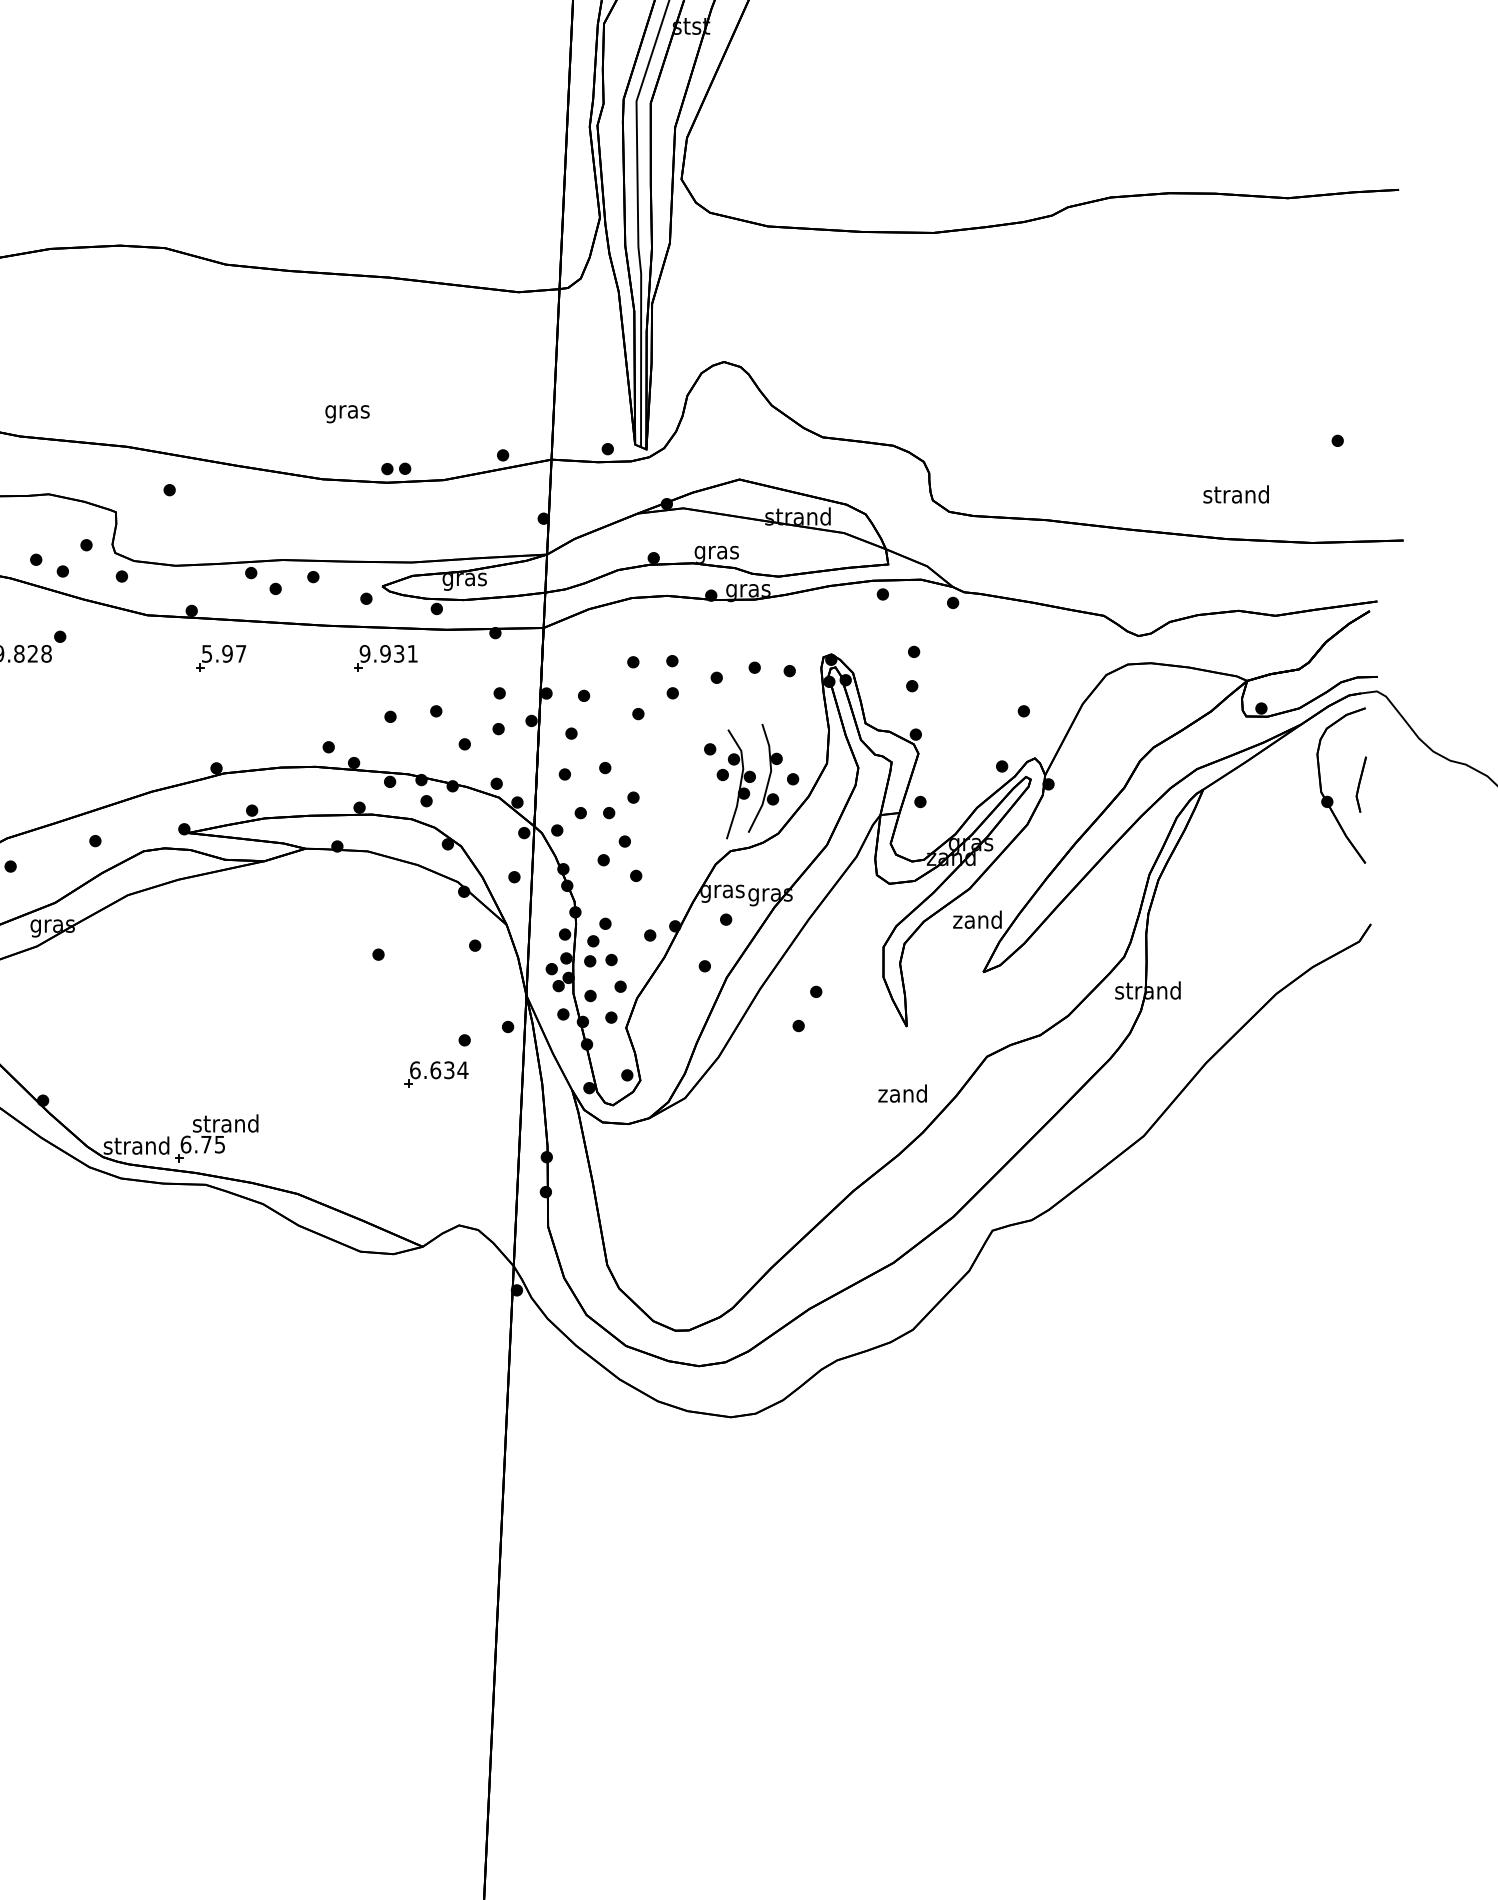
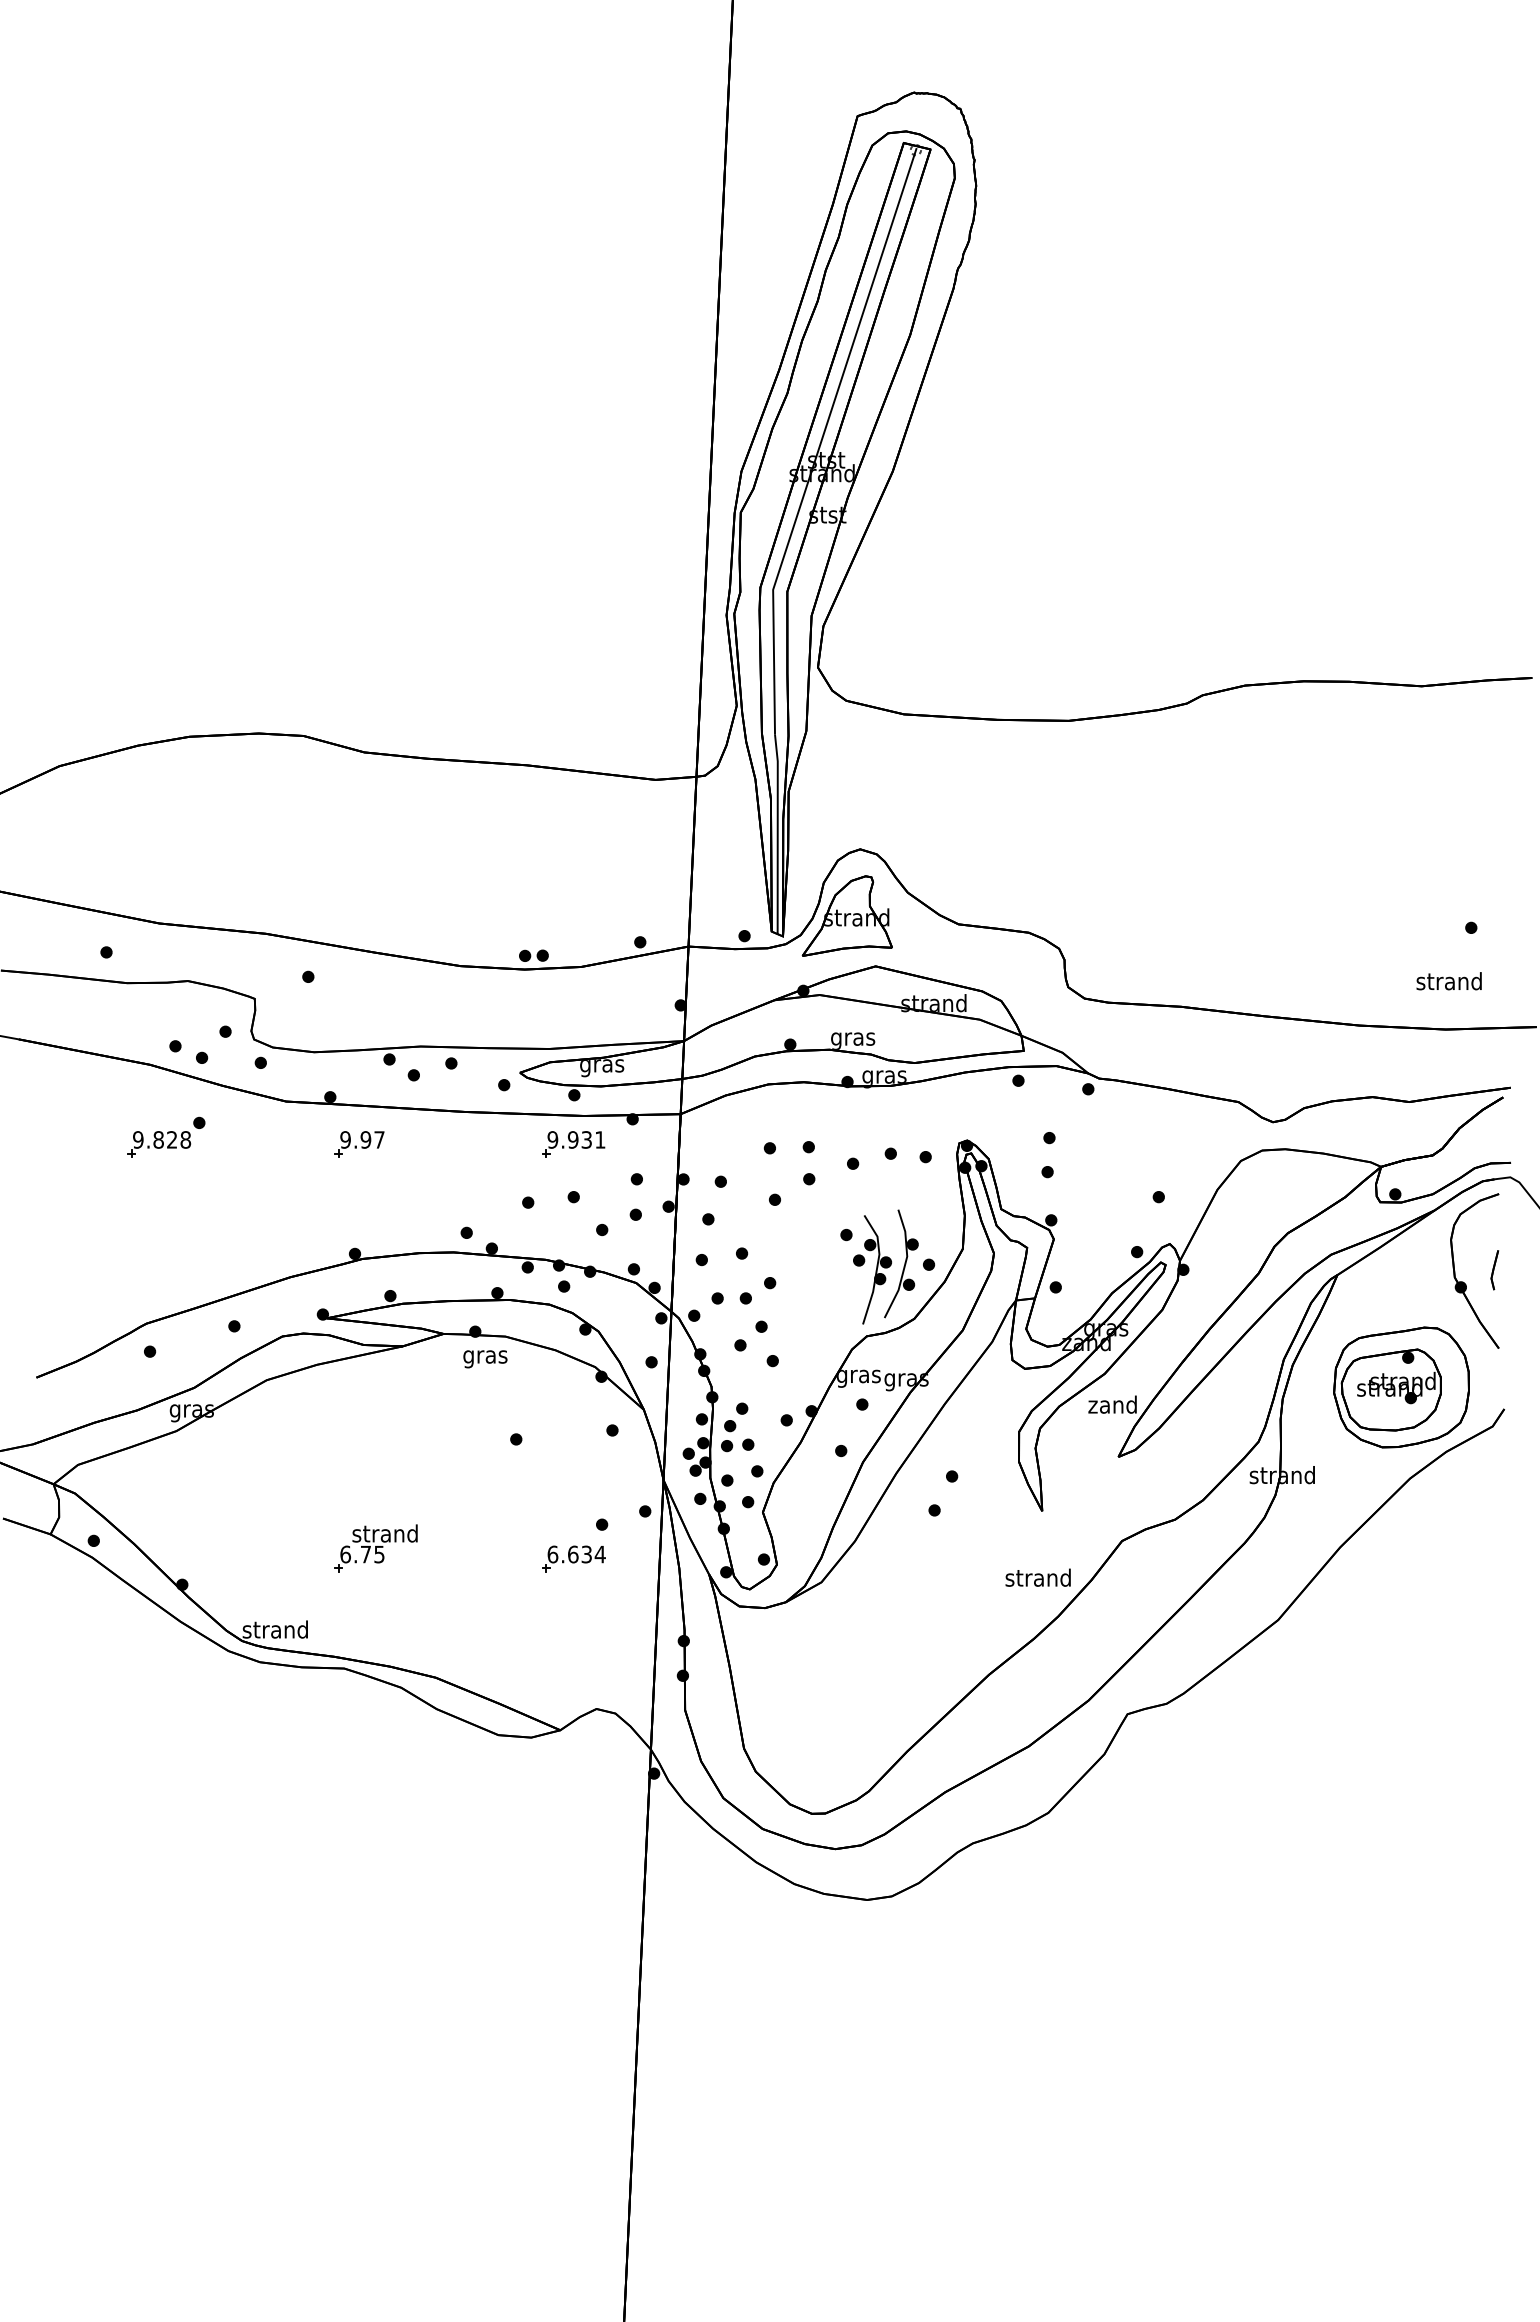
text: (347, 414) -> (485, 1359), moved
part: (710, 428) -> (846, 915), added
text: (1235, 494) -> (1448, 981), moved
text: (206, 653) -> (345, 1139), 5.97 -> 9.97
part: (385, 658) -> (573, 1144), moved
part: (1361, 785) -> (1494, 1270), size x0.71
part: (1267, 902) -> (1401, 1387), added
text: (902, 1093) -> (1037, 1577), zand -> strand
part: (216, 1138) -> (375, 1548), moved

